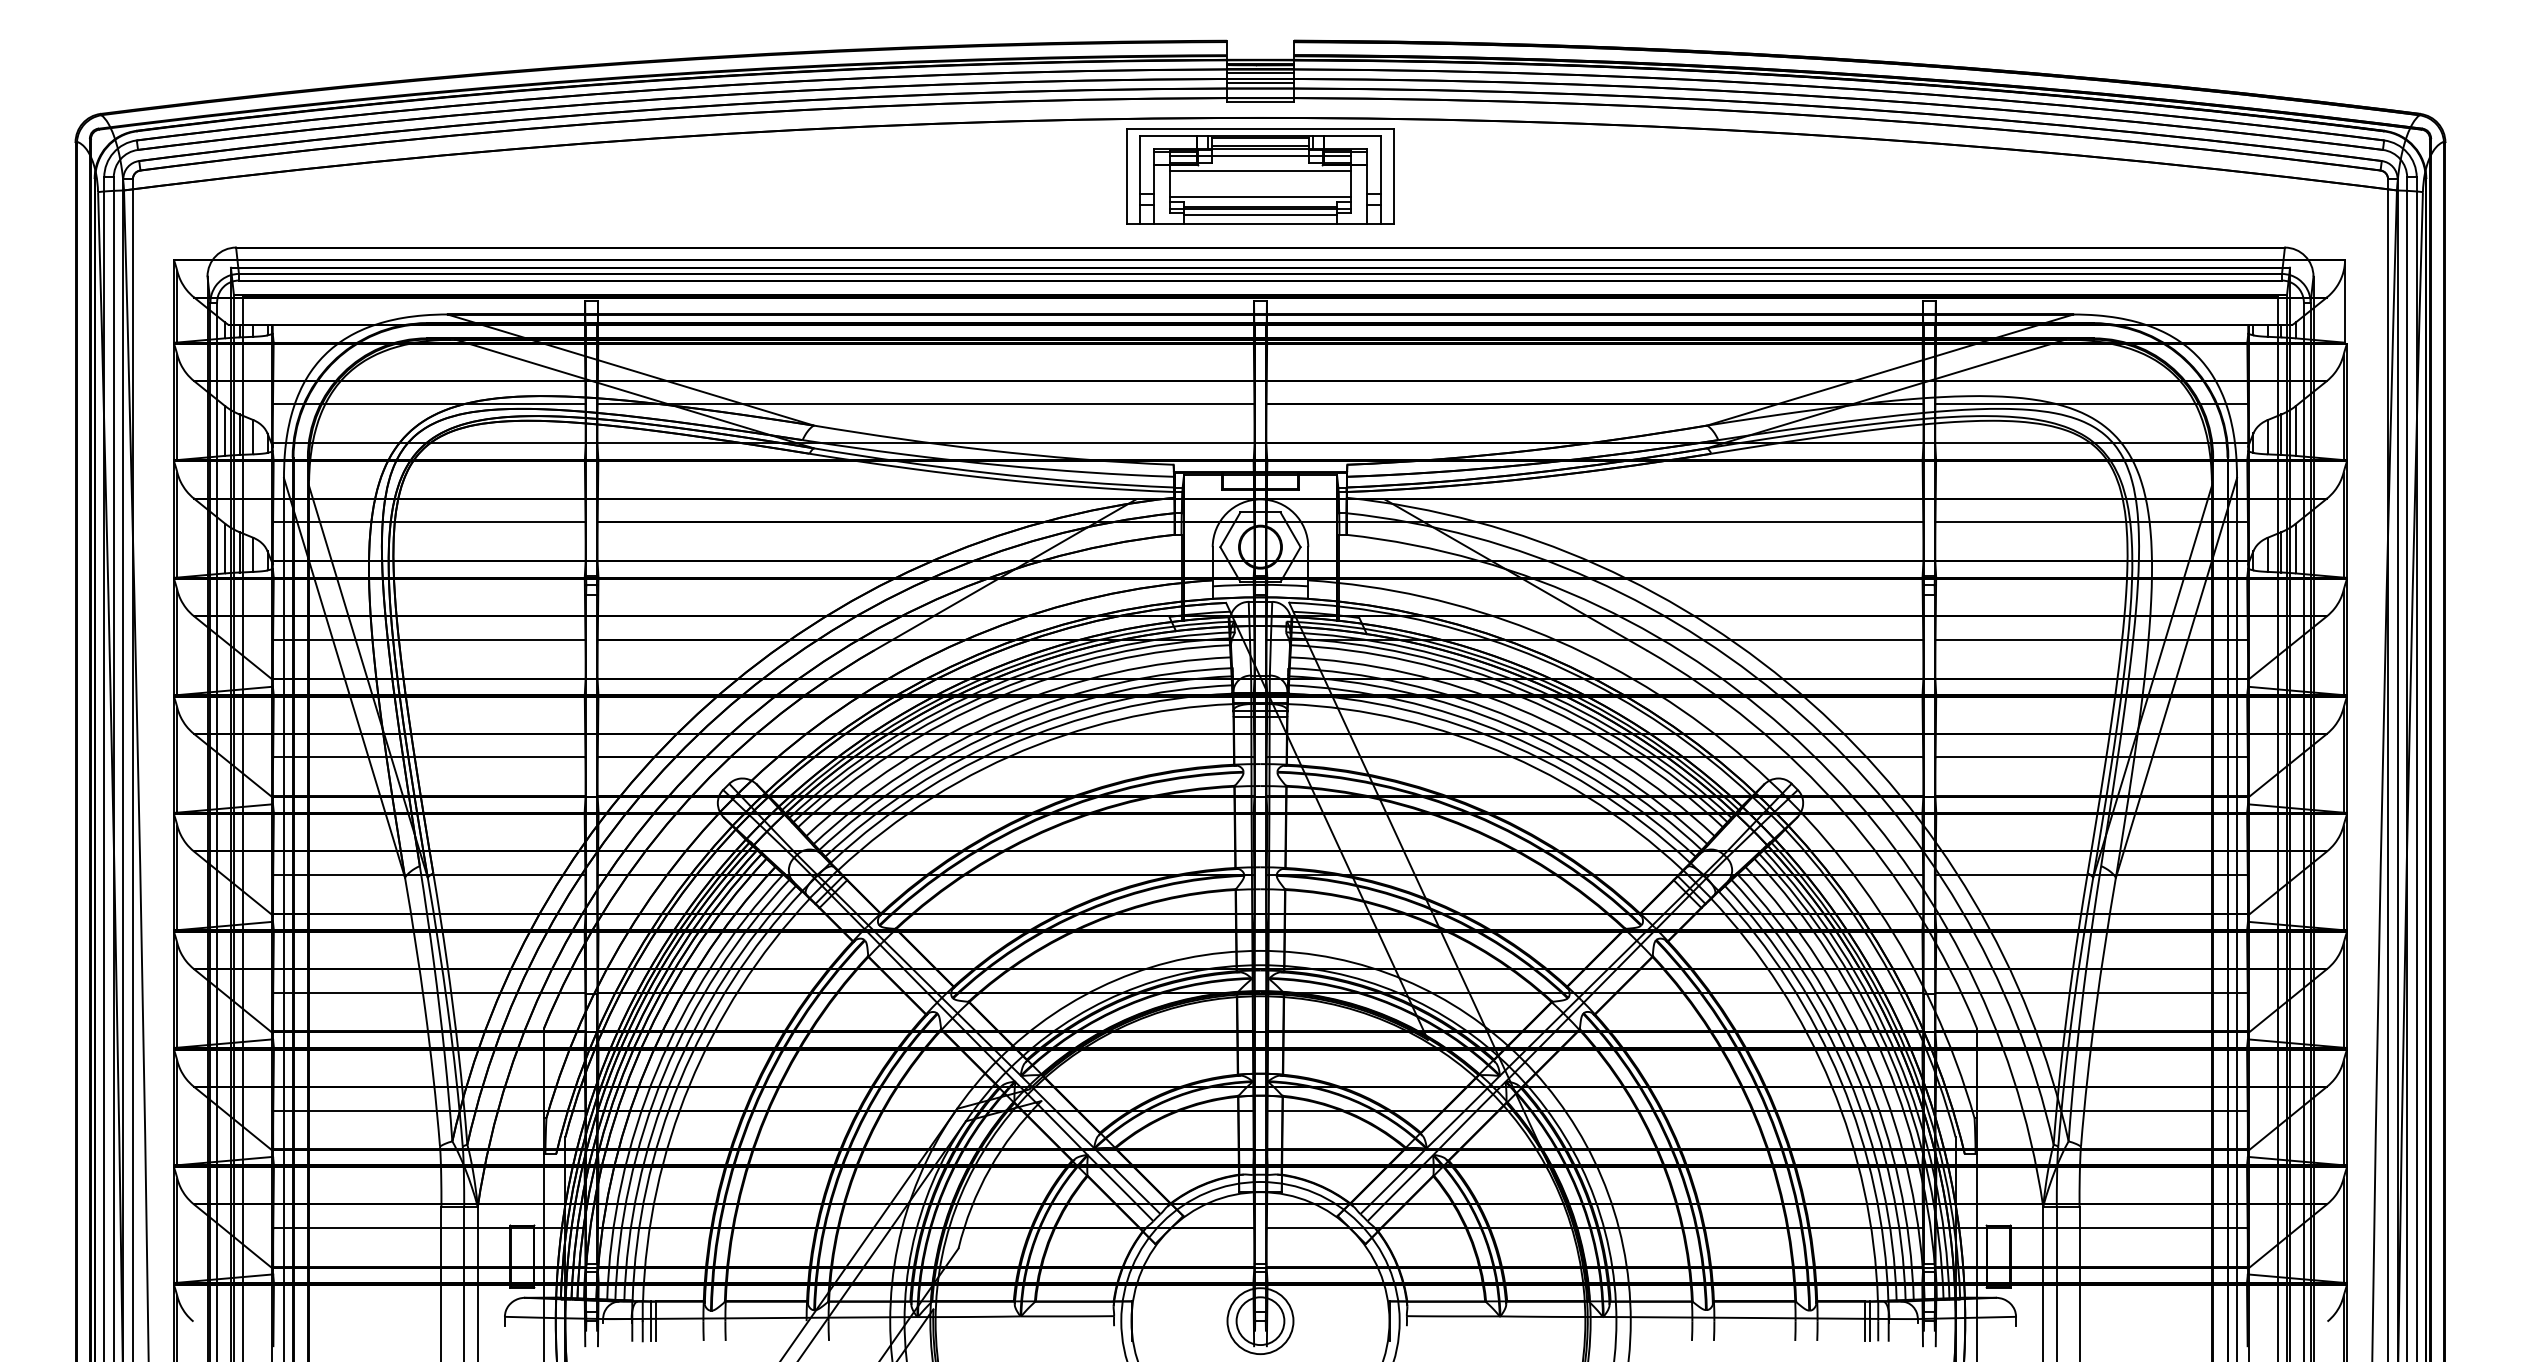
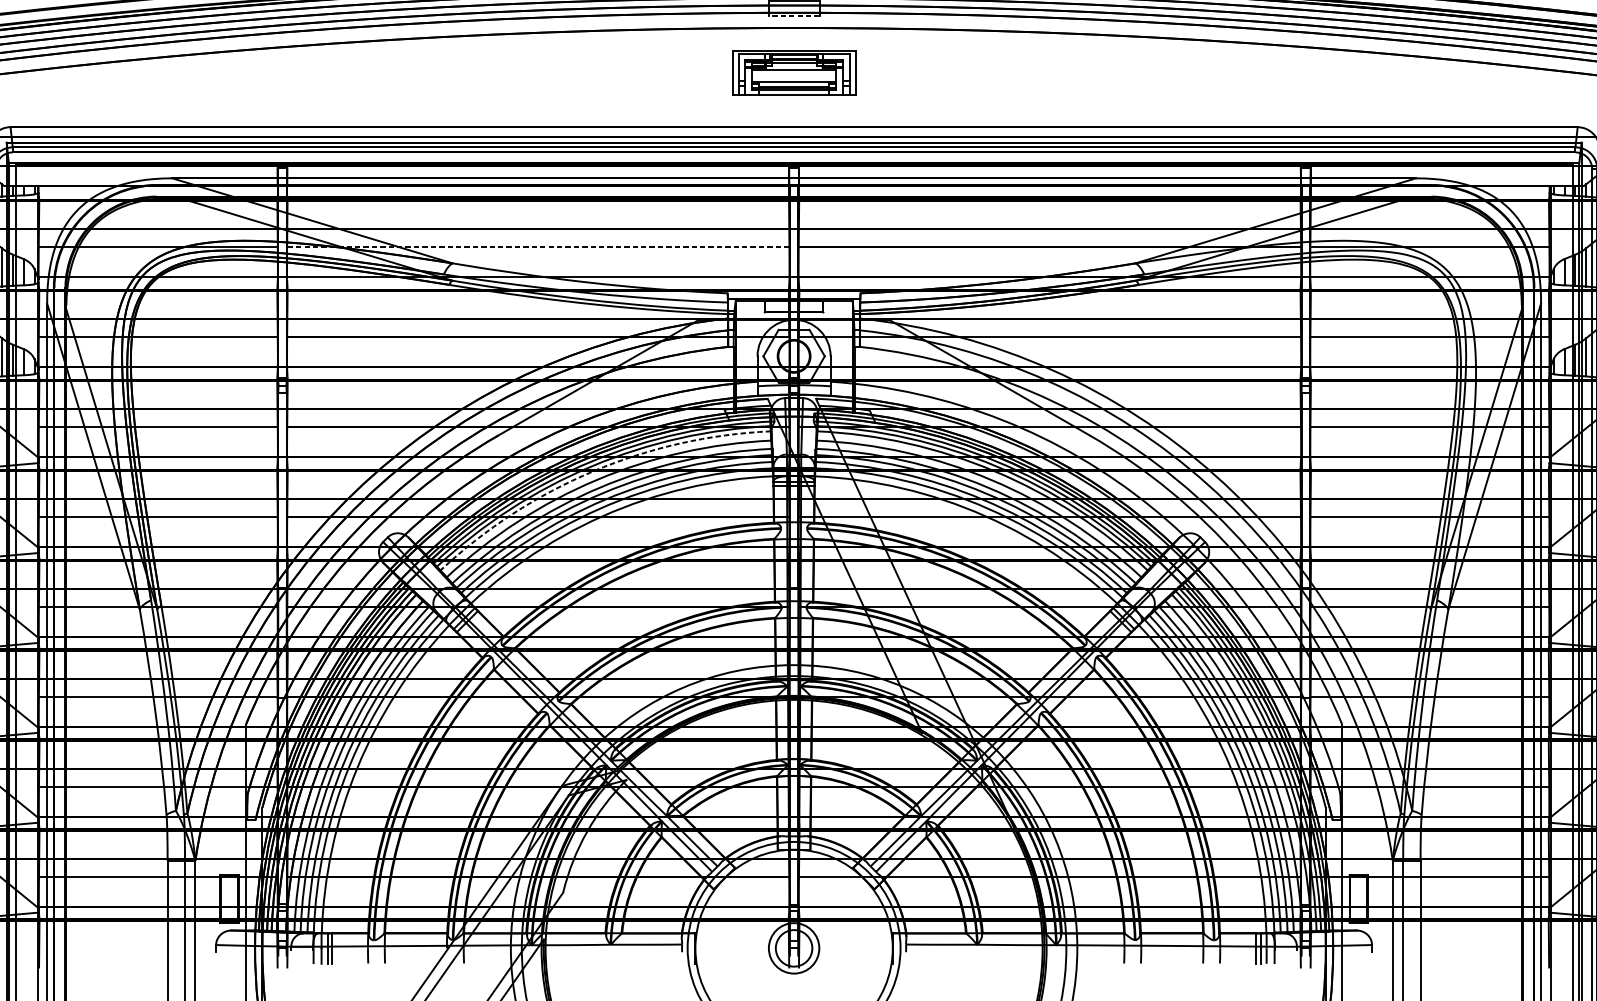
line: (1260, 102) -> (794, 16), solid -> dashed
part: (1260, 176) -> (794, 72), size x0.6
line: (925, 404) -> (537, 247), solid -> dashed
arc: (997, 697) -> (592, 471), solid -> dashed

